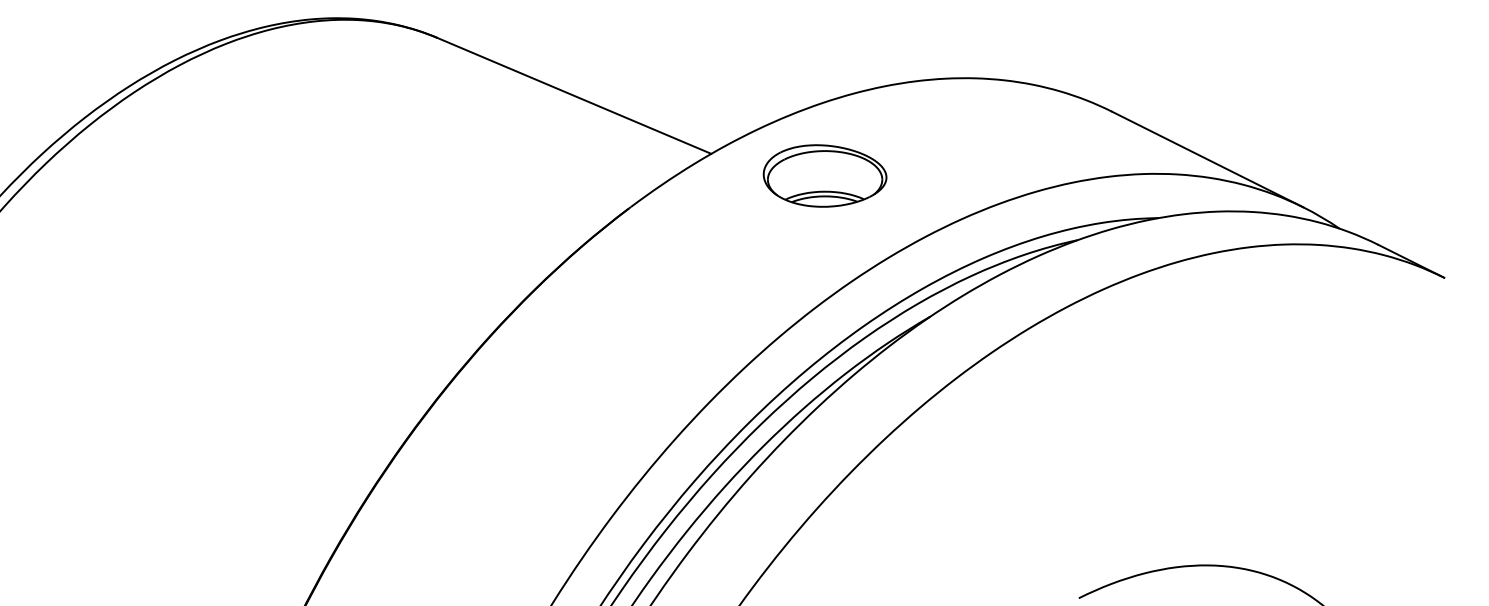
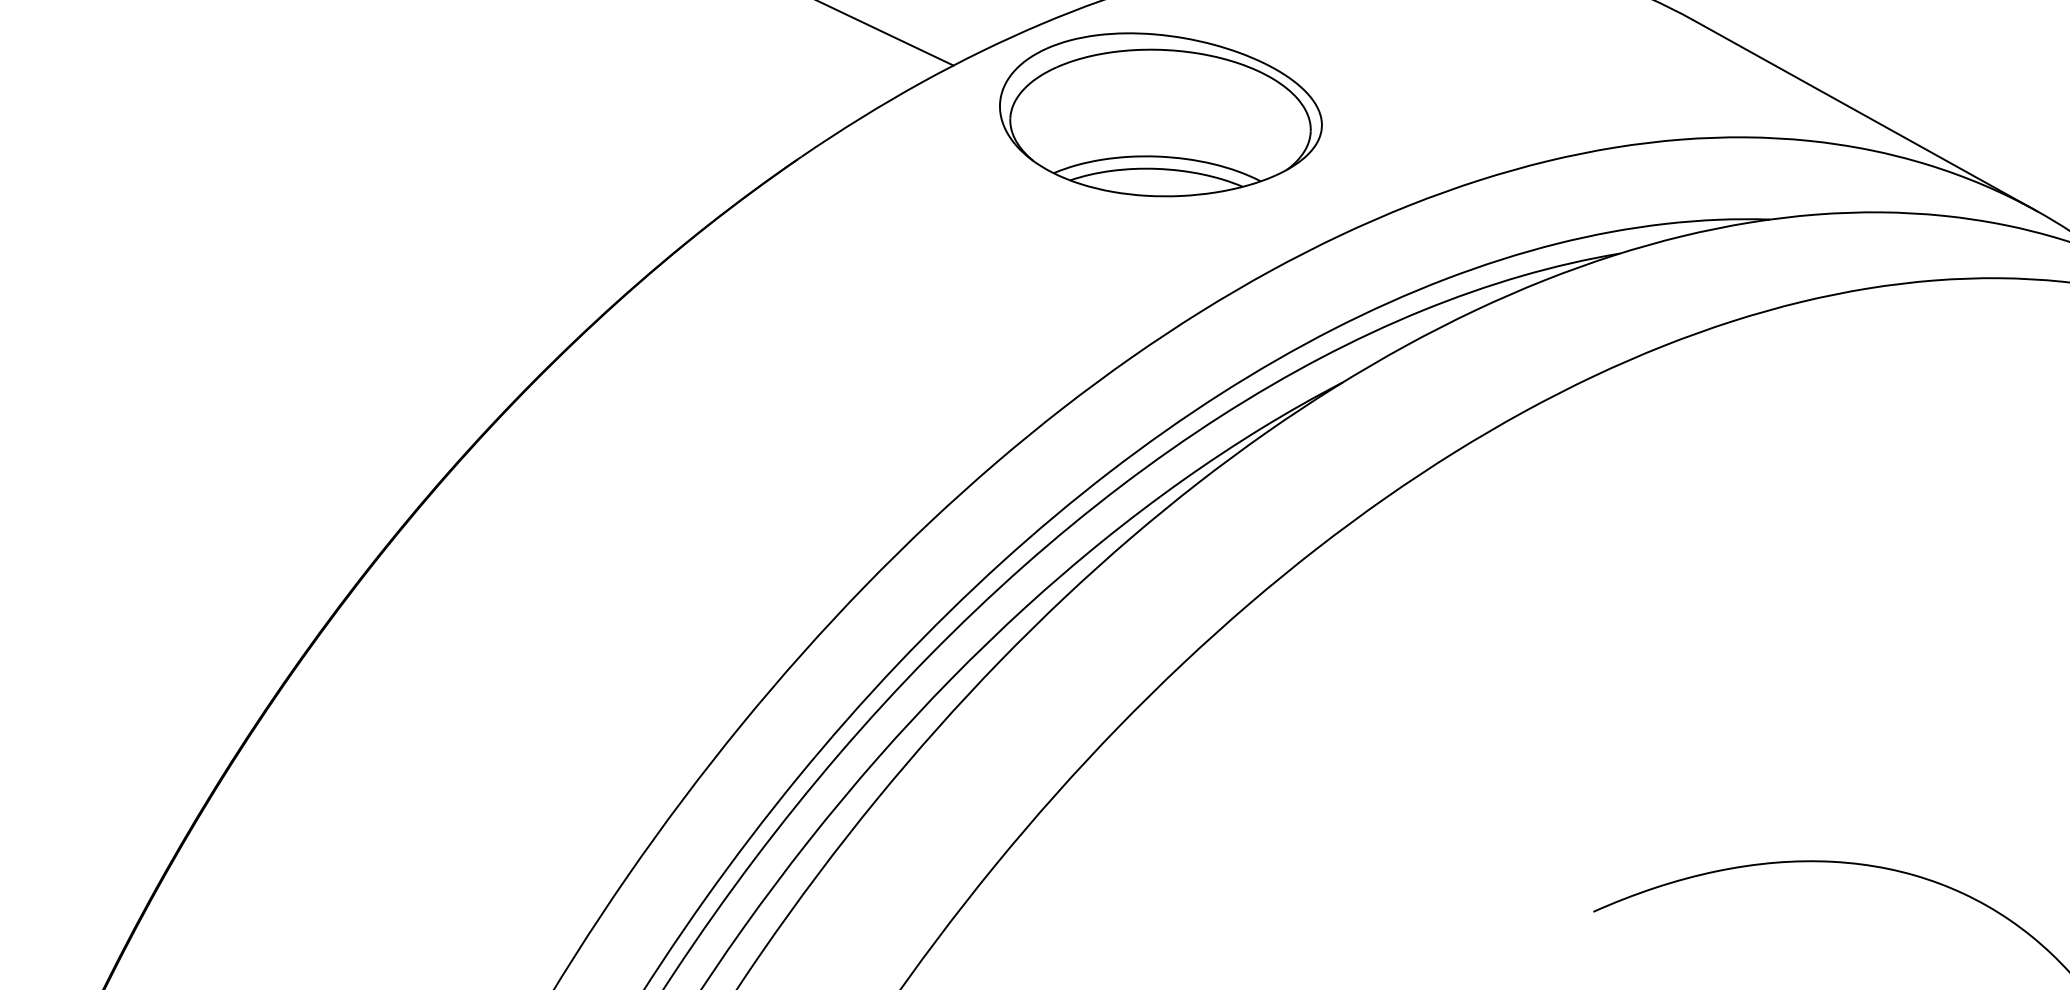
part: (824, 175) -> (1159, 114), size x1.43

